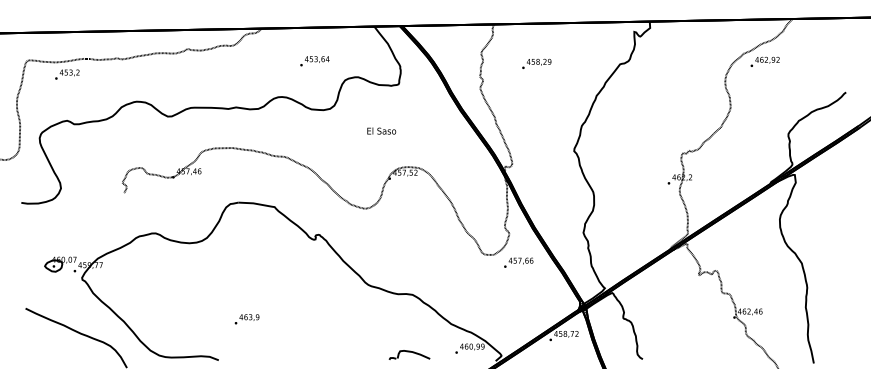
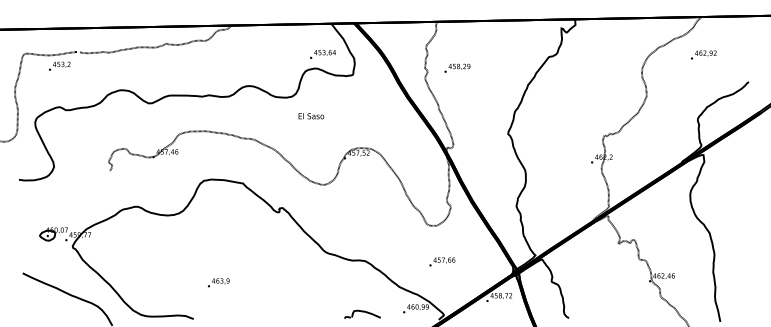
text: (314, 61) -> (322, 54), moved
text: (764, 61) -> (703, 54), moved
text: (536, 63) -> (457, 67), moved
text: (381, 130) -> (311, 115), moved
text: (518, 262) -> (442, 261), moved

